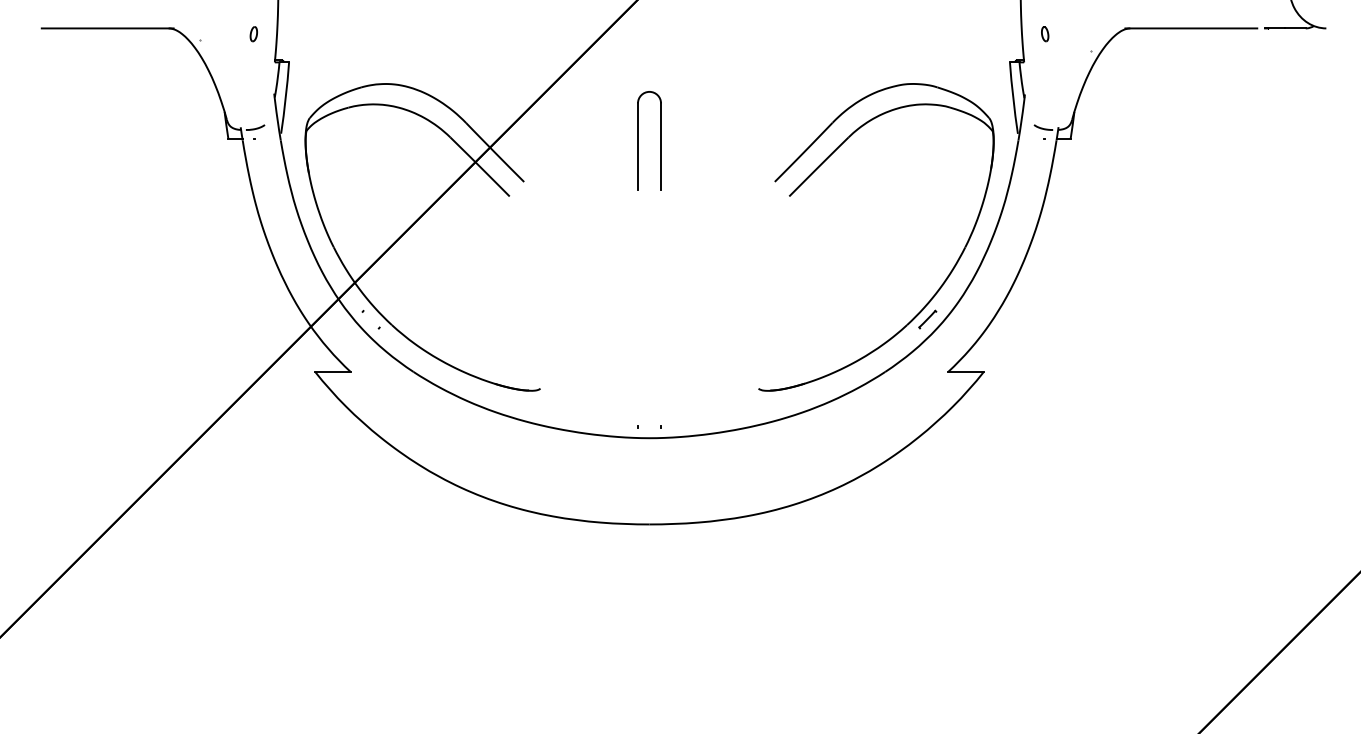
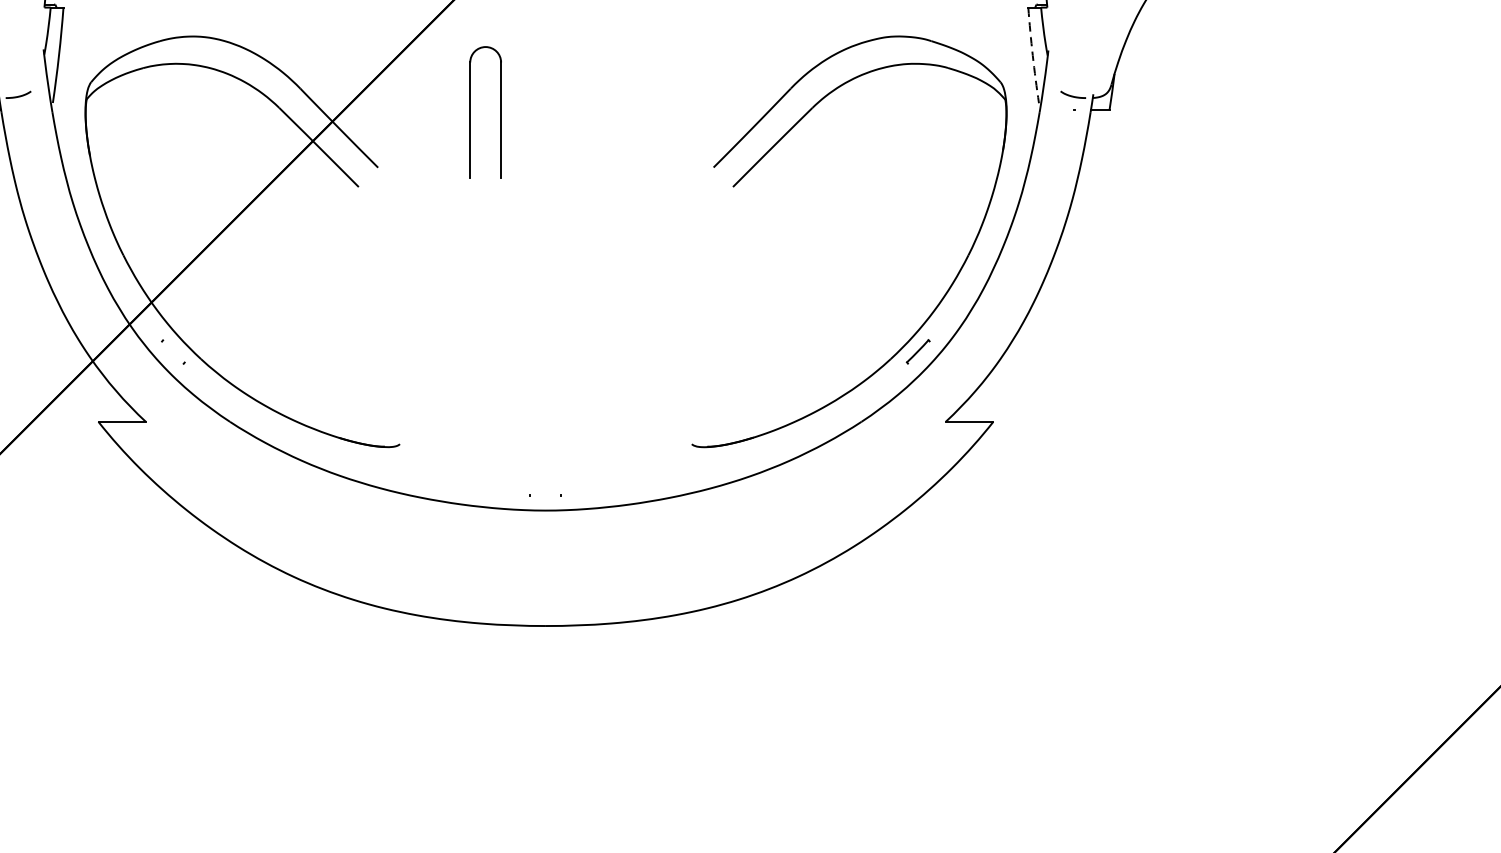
arc: (1013, 98) -> (1033, 55), solid -> dashed
part: (638, 140) -> (470, 112), moved

